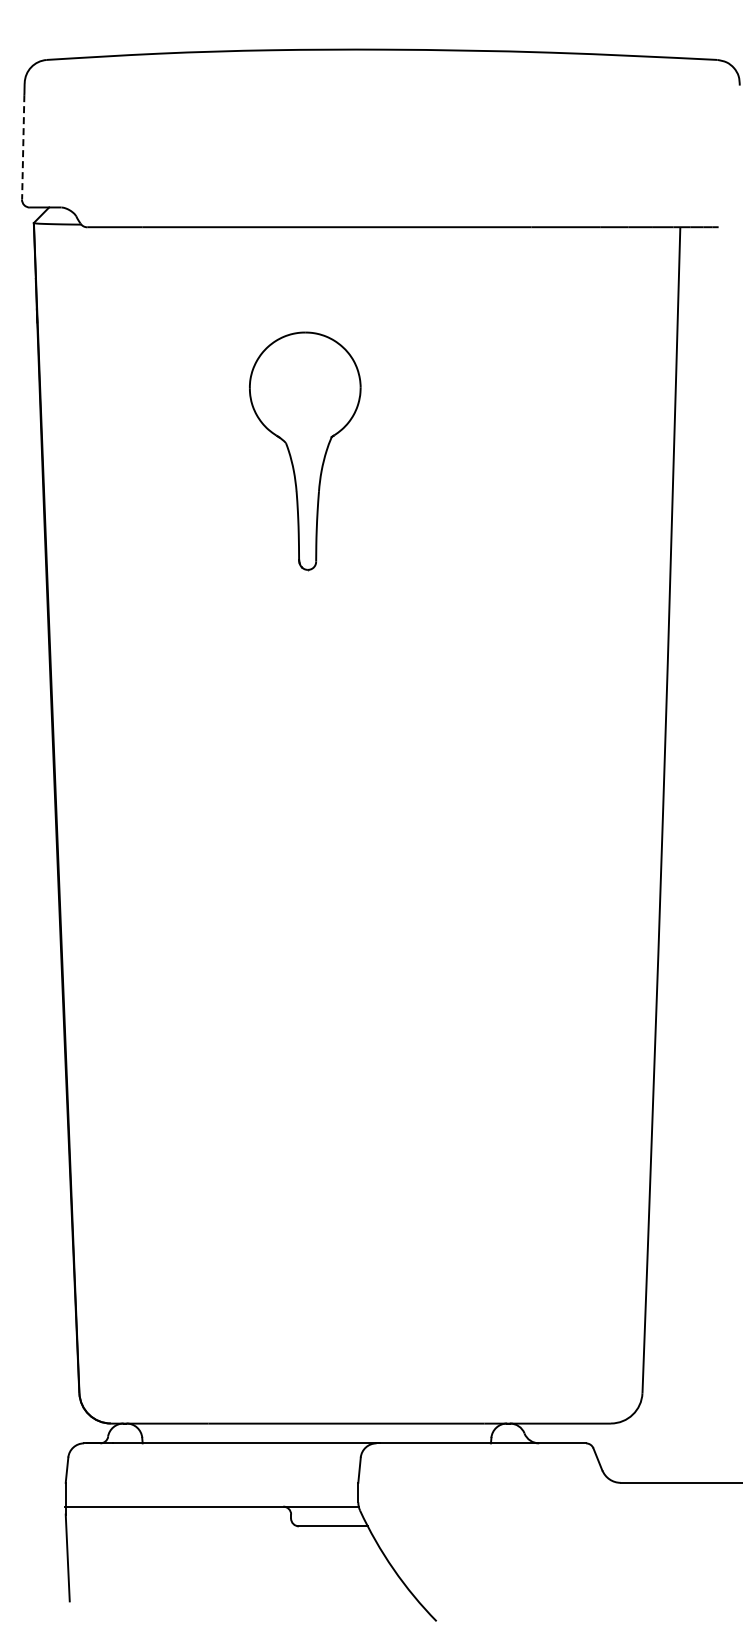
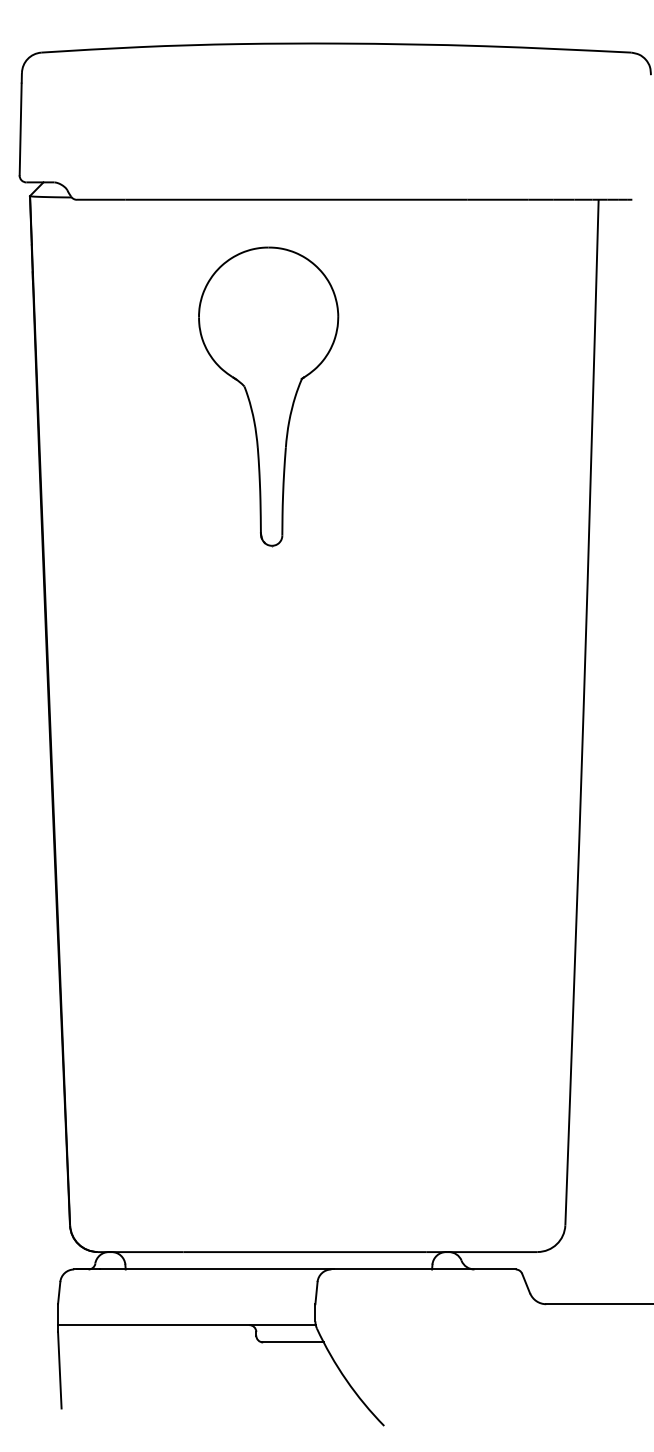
line: (23, 147) -> (20, 129), dashed -> solid
part: (305, 451) -> (268, 397), size x1.43

